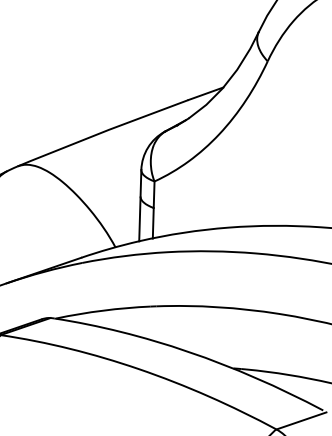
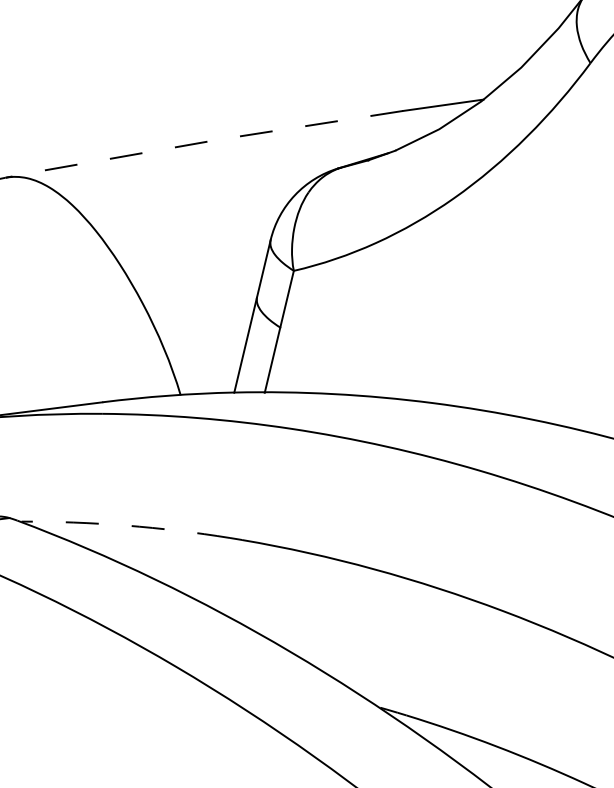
line: (101, 132) -> (201, 142), solid -> dashed
arc: (103, 310) -> (126, 525), solid -> dashed

